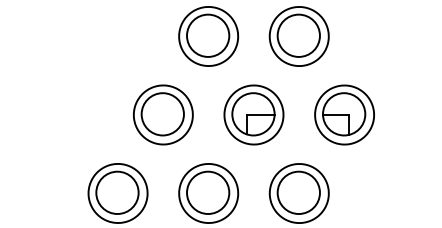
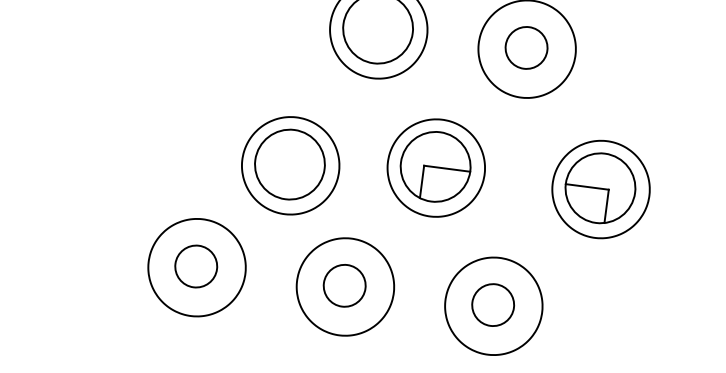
circle: (298, 35) -> (526, 47), size x0.6
part: (163, 114) -> (291, 165), moved
part: (344, 114) -> (601, 188), moved
circle: (117, 192) -> (196, 265), size x0.6
circle: (208, 192) -> (345, 285), size x0.6
circle: (298, 192) -> (492, 304), size x0.6

